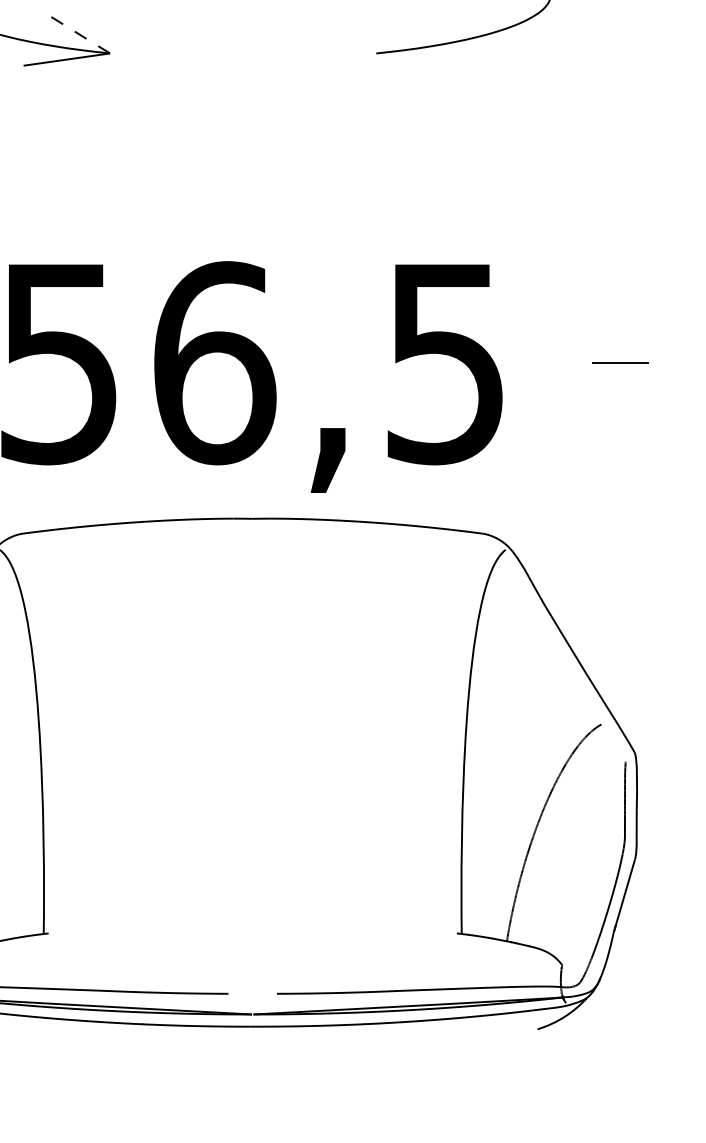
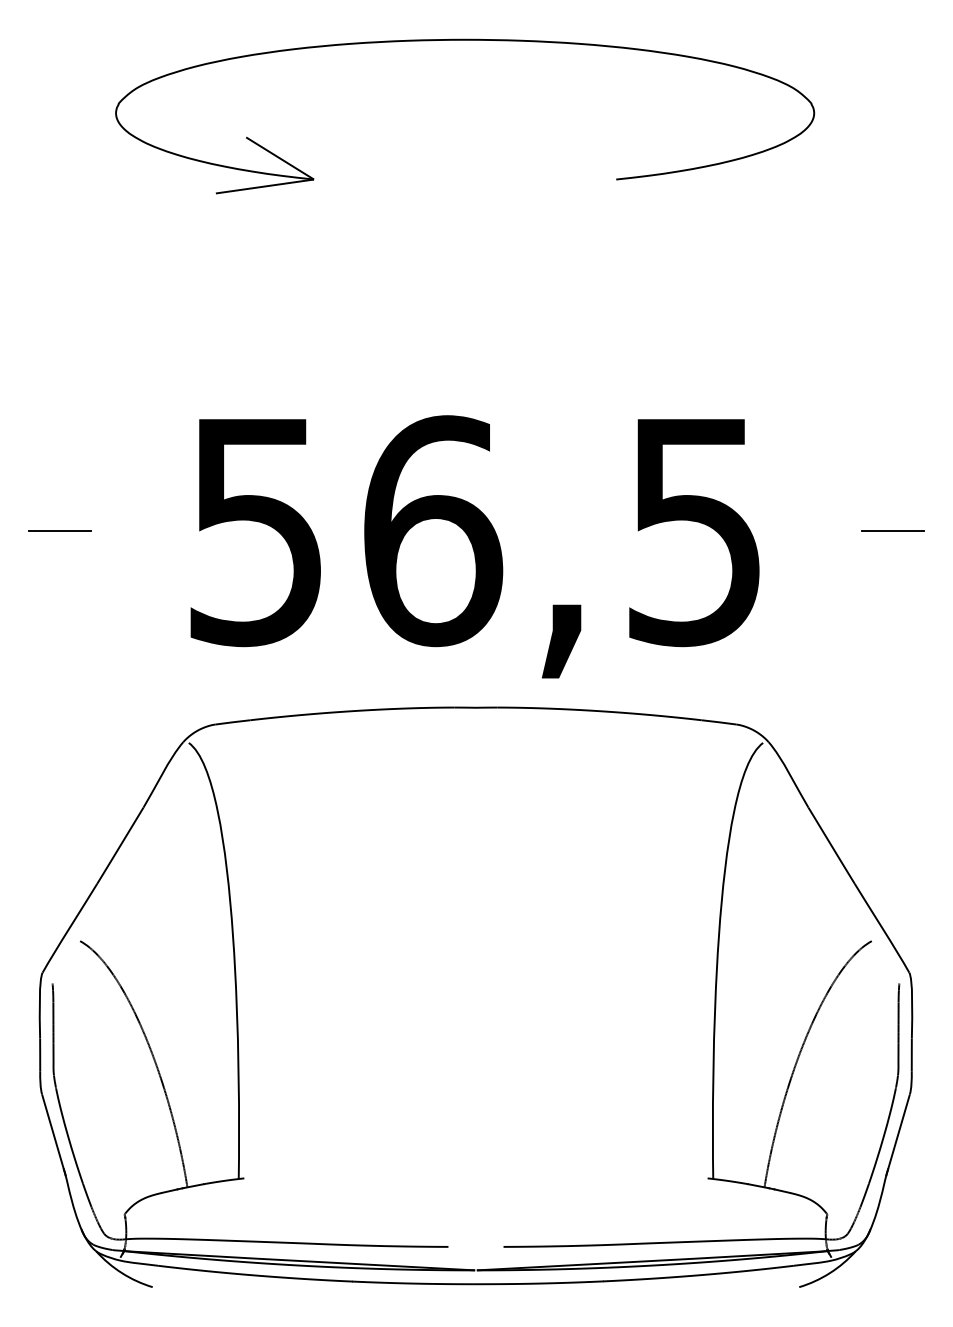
line: (80, 34) -> (280, 158), dashed -> solid

